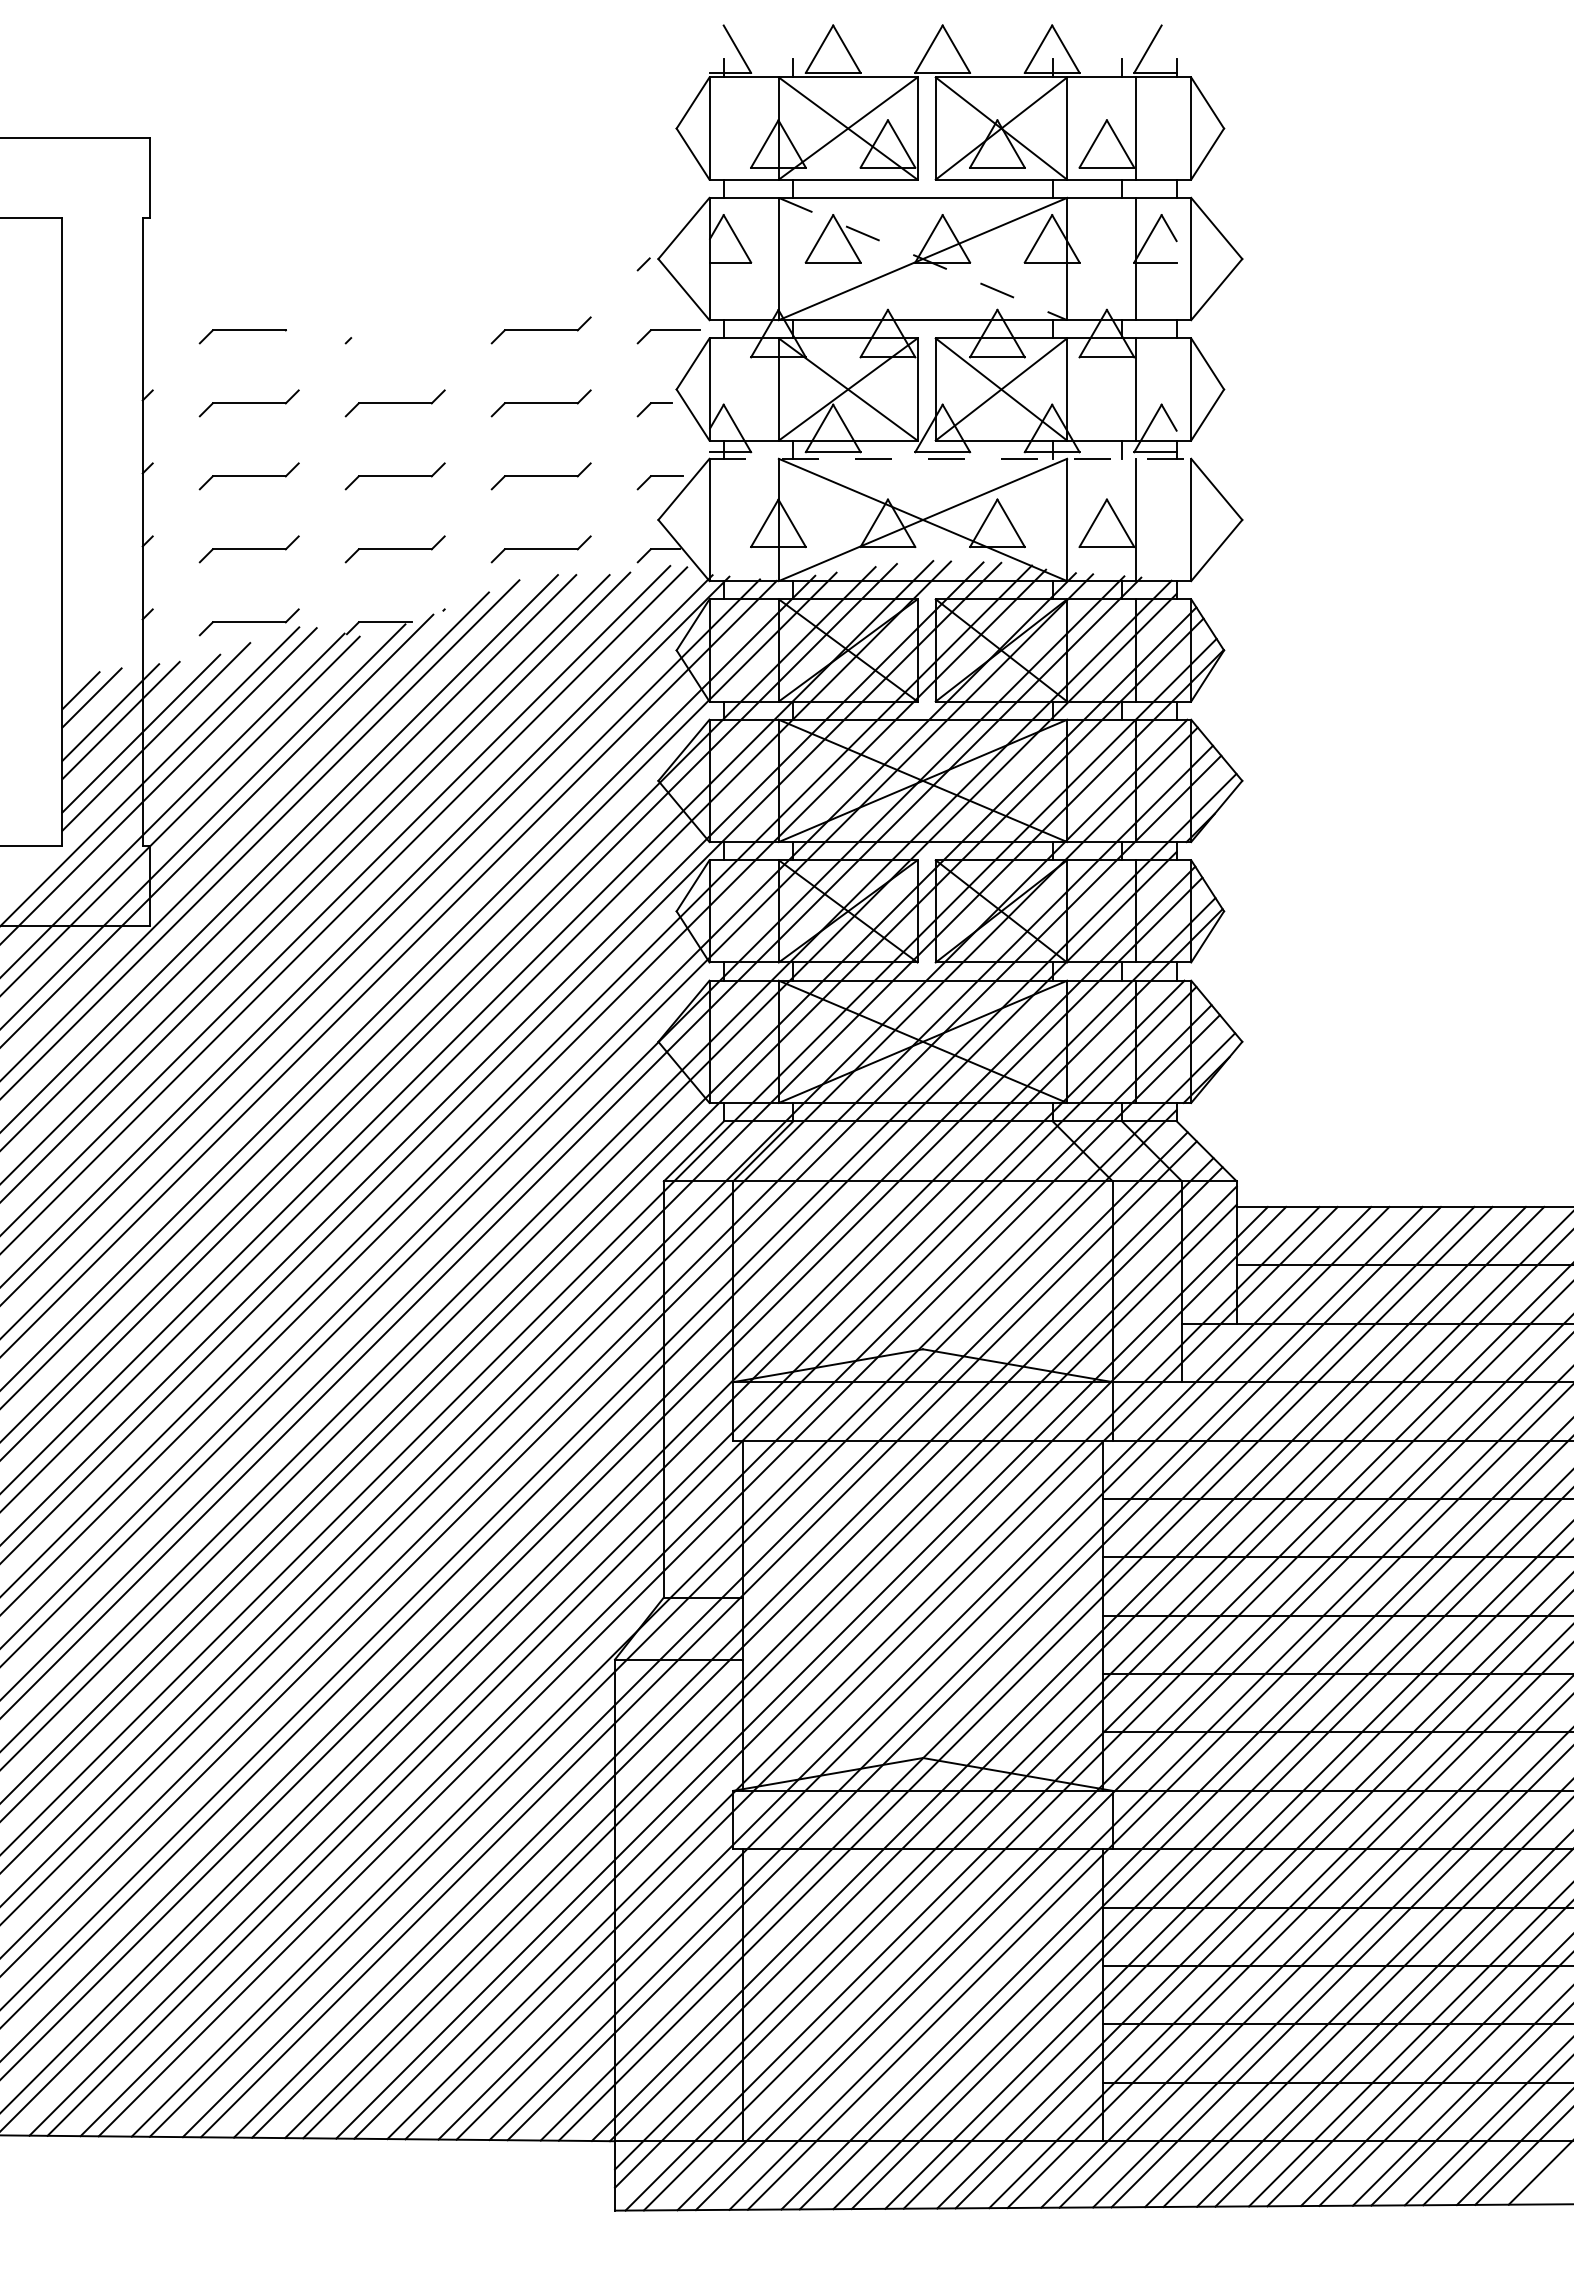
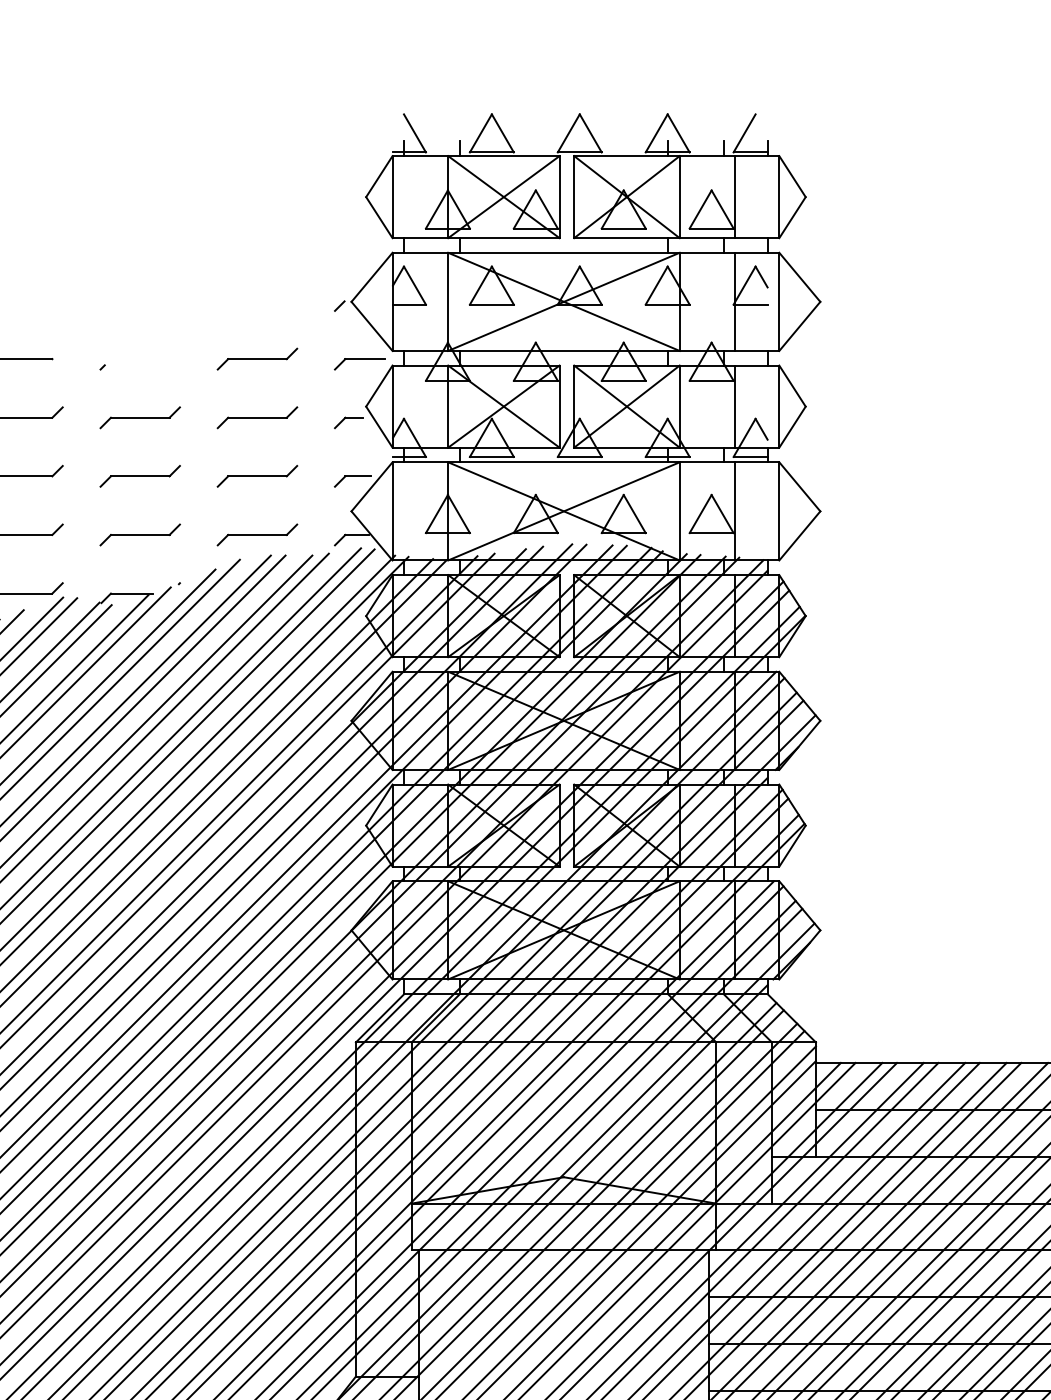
line: (922, 259) -> (563, 302), dashed -> solid
line: (950, 458) -> (586, 462), dashed -> solid

